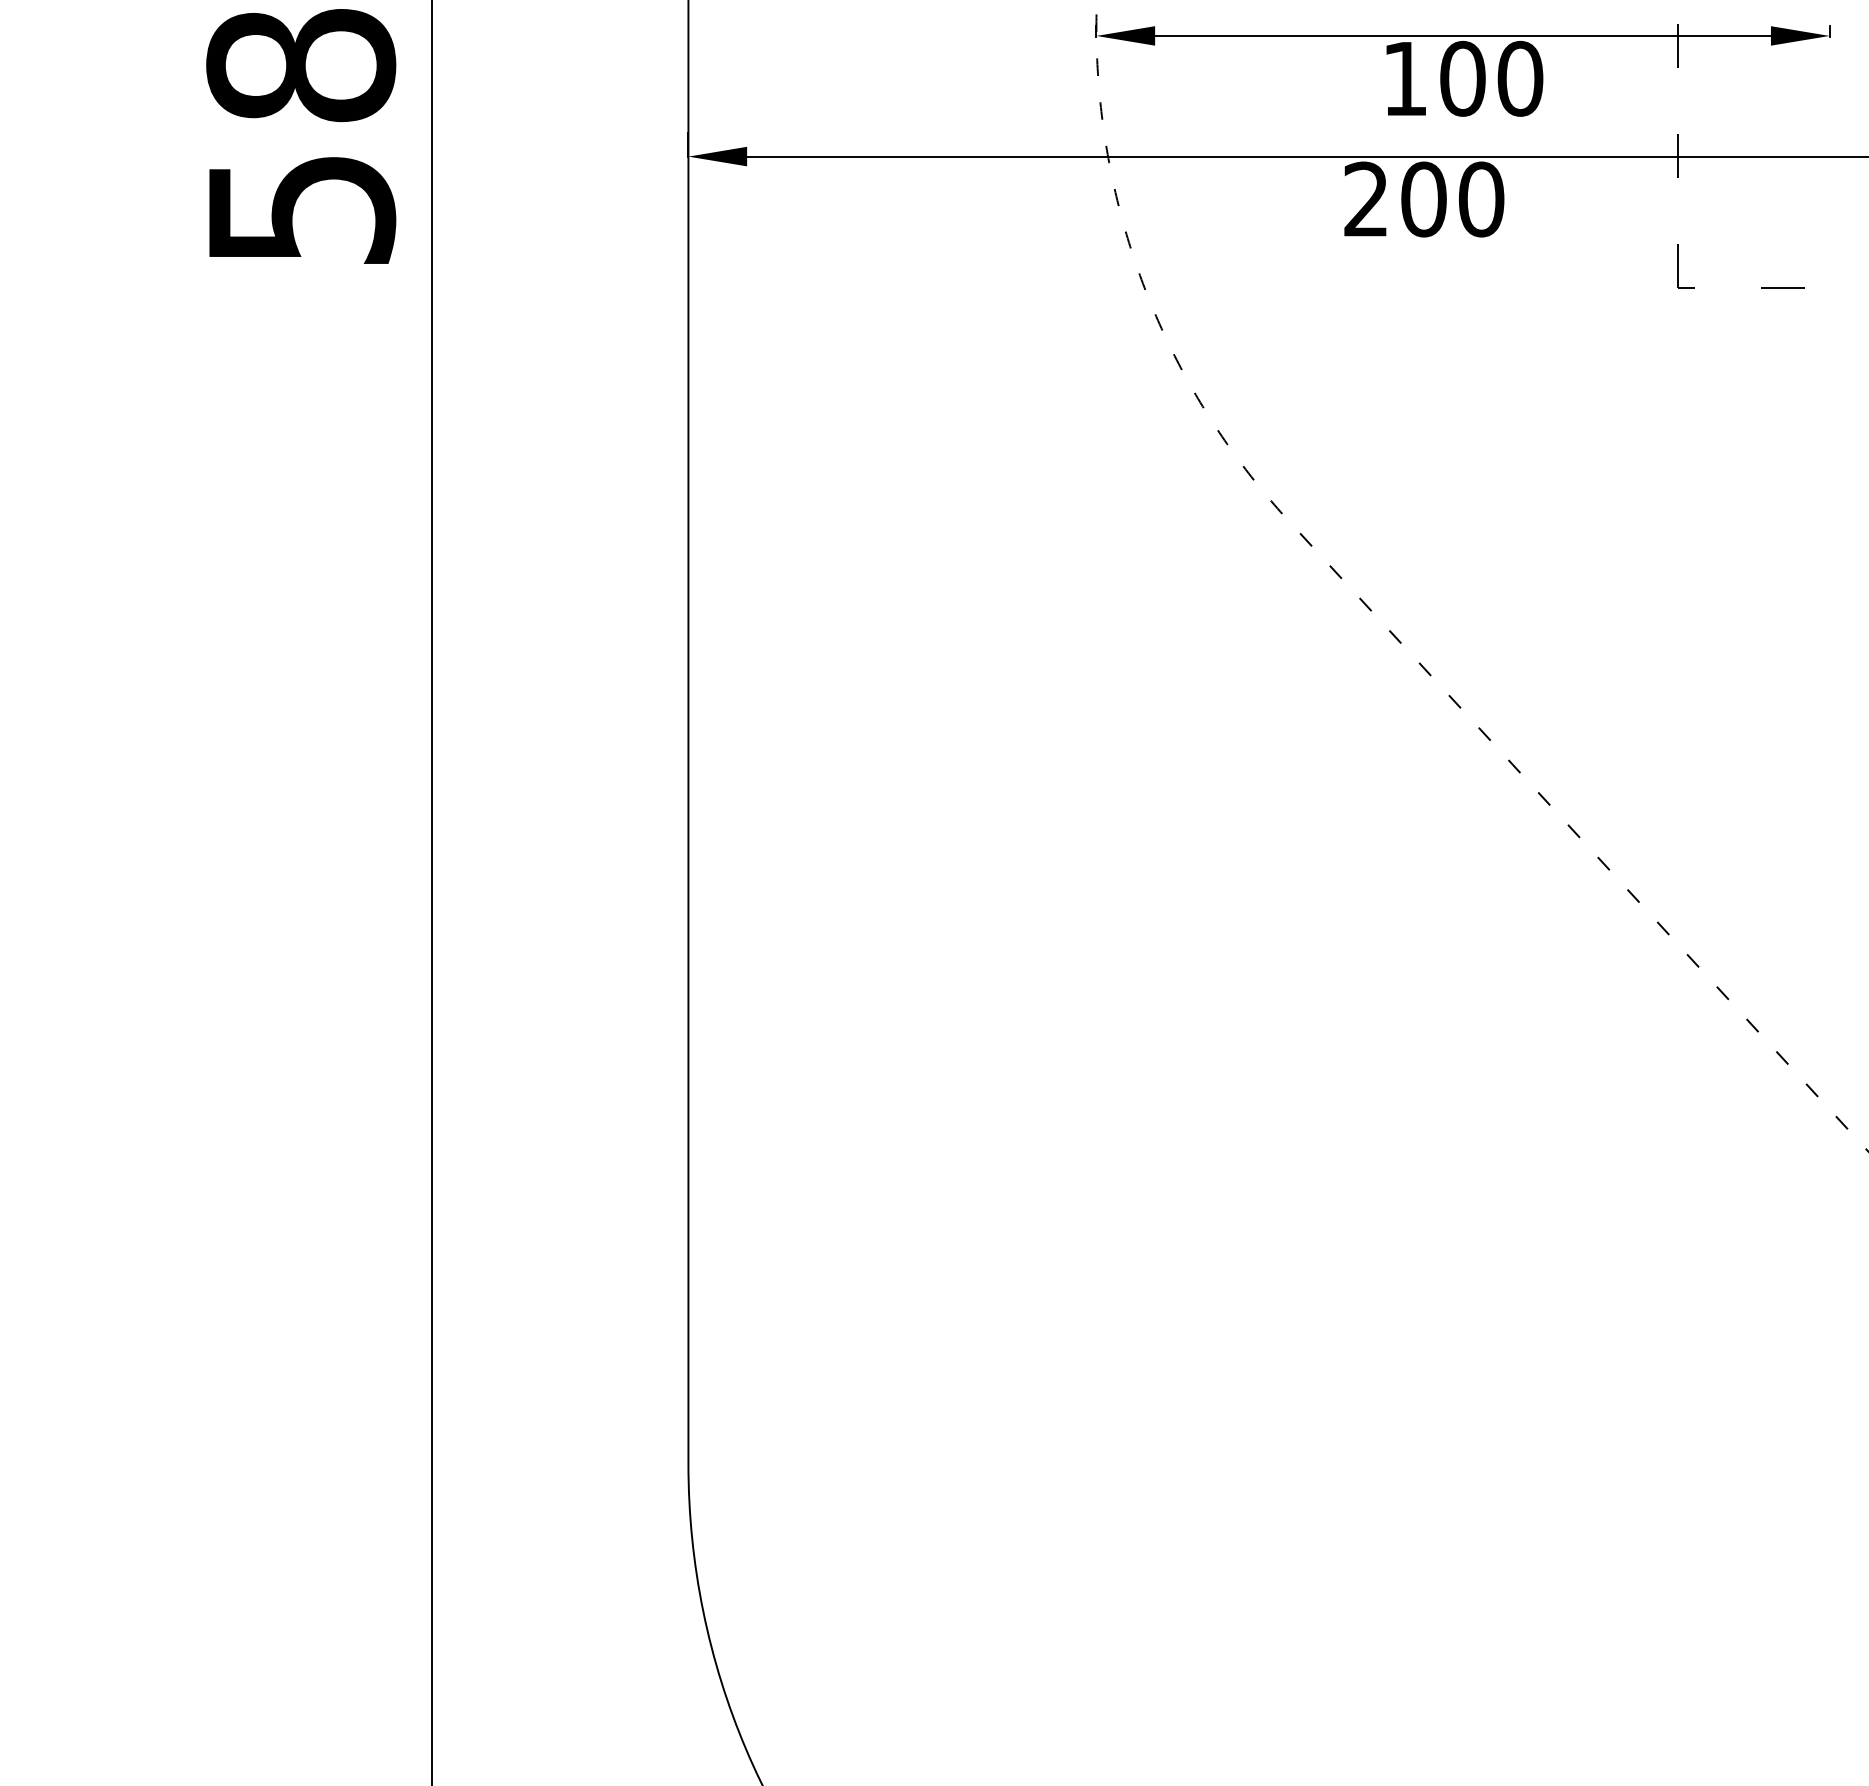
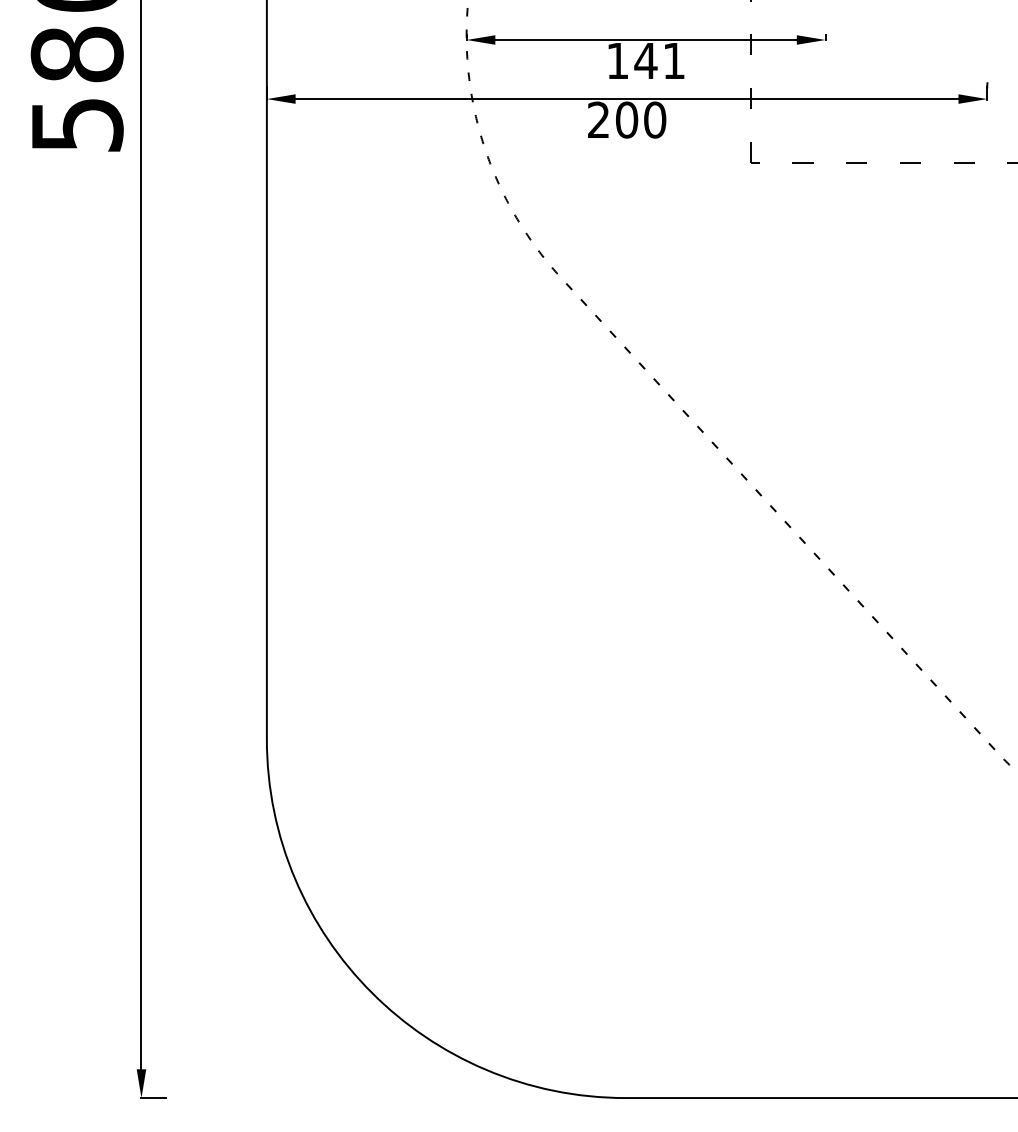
text: (1490, 77) -> (659, 60), 100 -> 141

